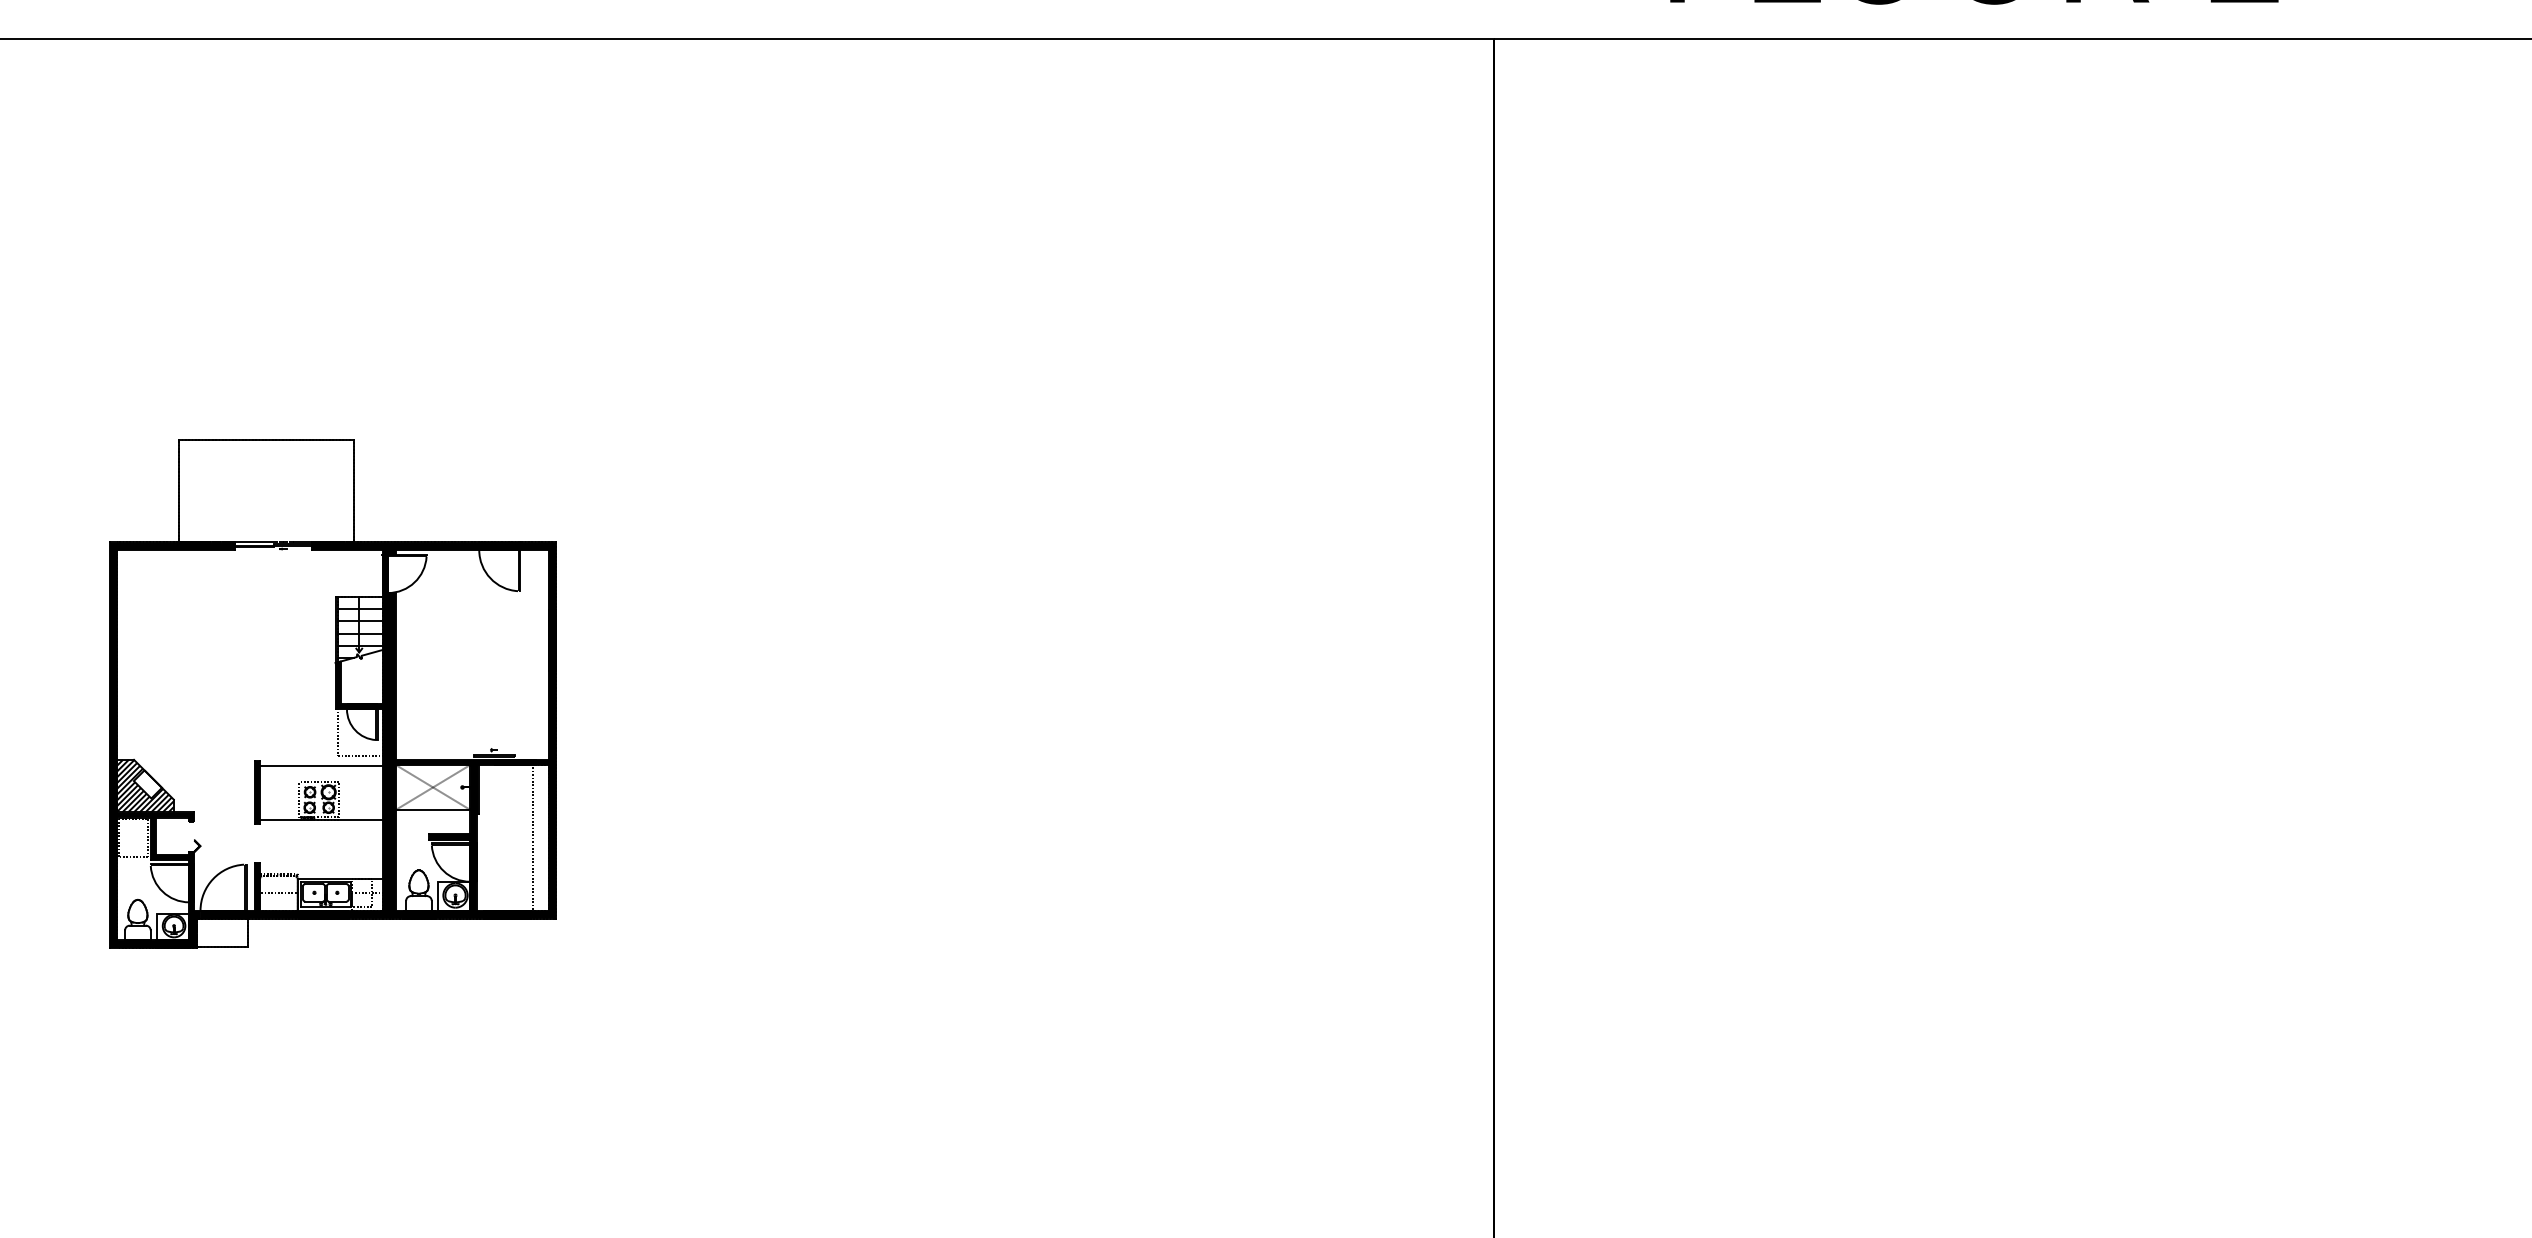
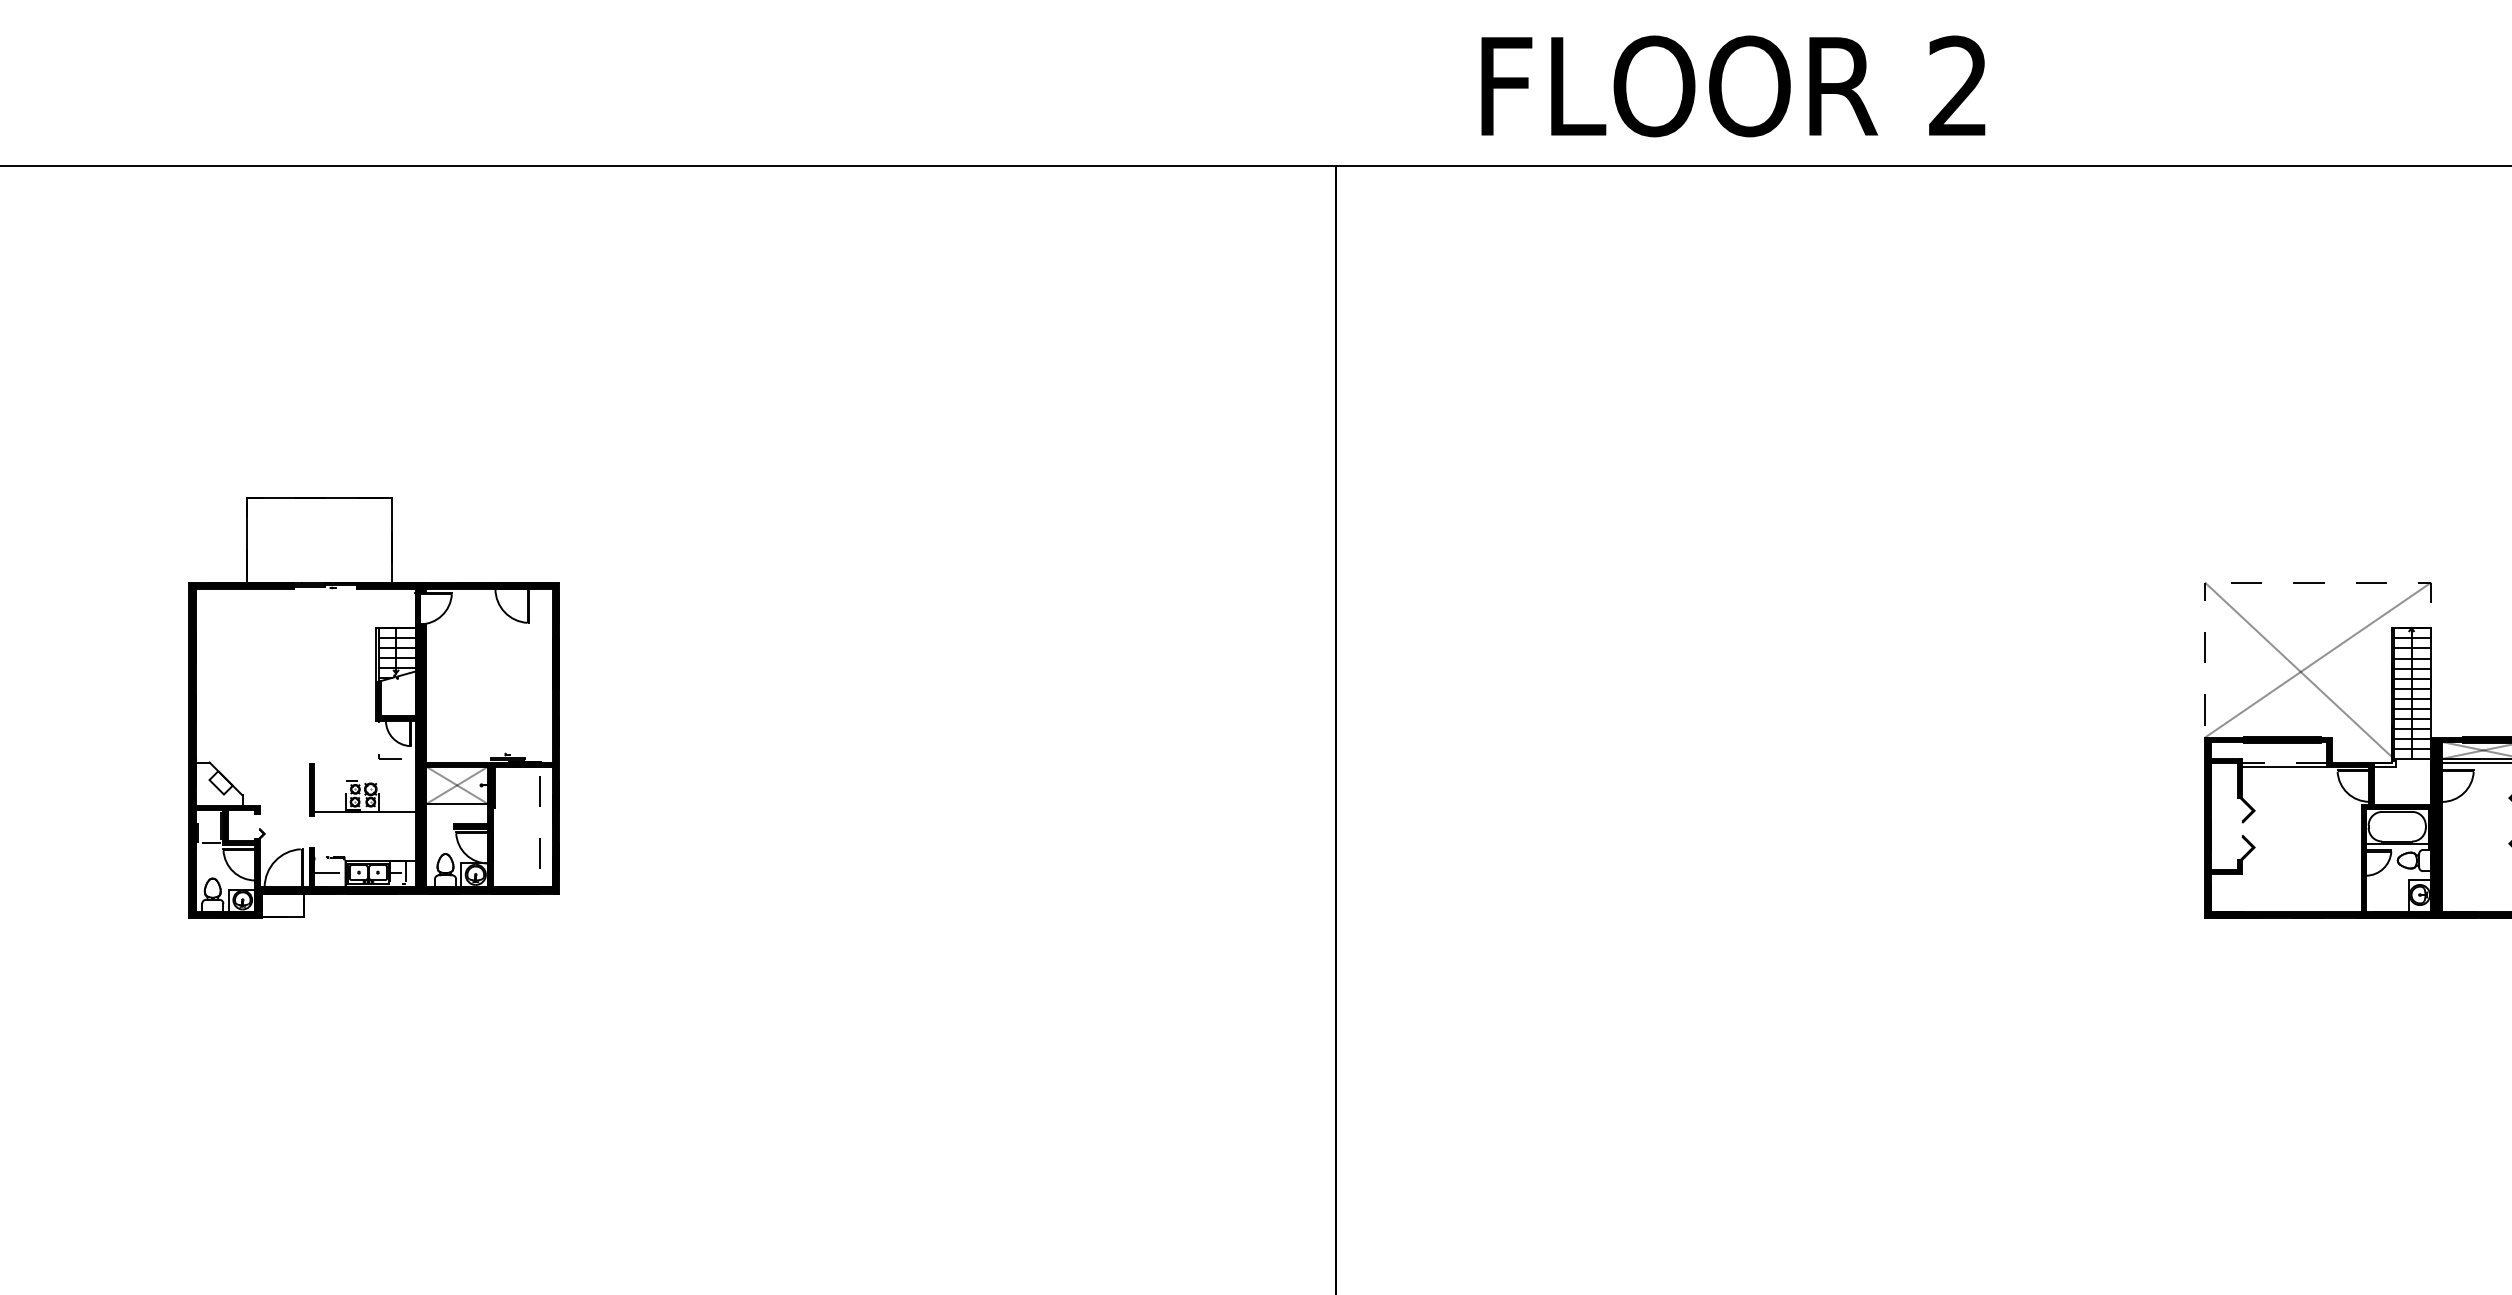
line: (321, 765) -> (364, 767), removed
hatch: (144, 786) -> (218, 784), removed

